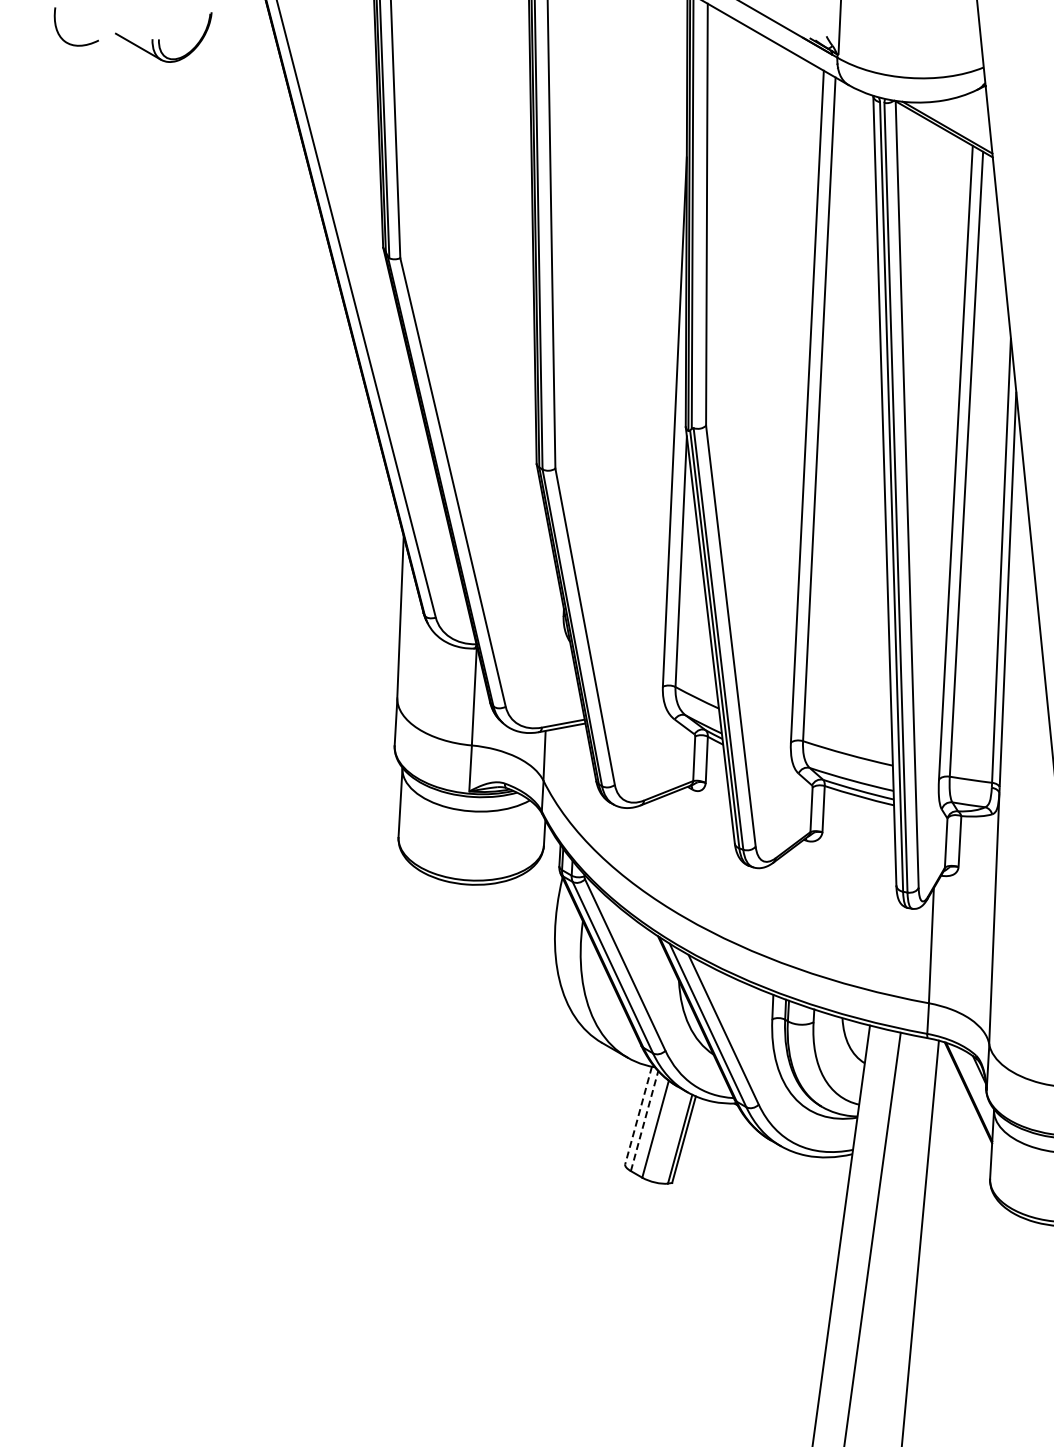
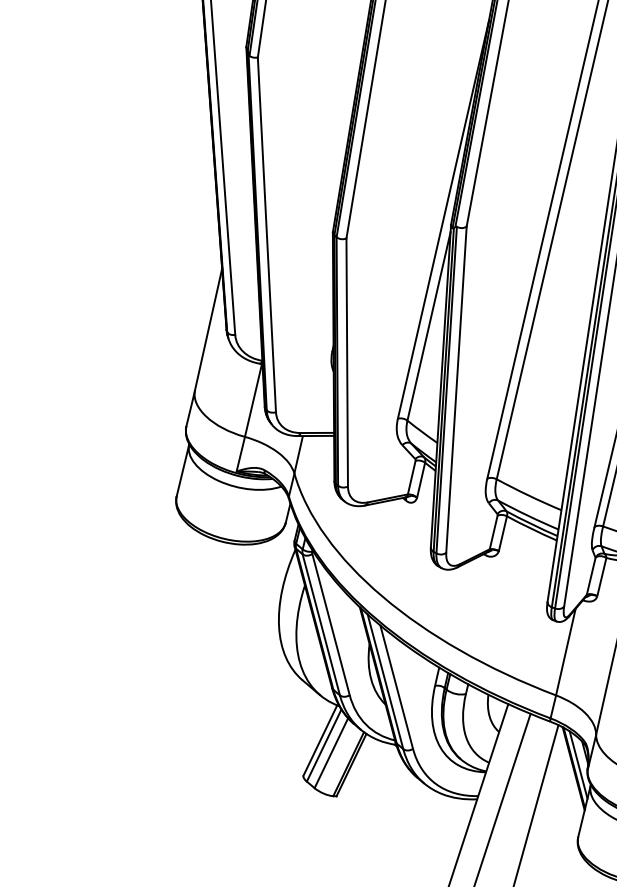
line: (973, 1086) -> (578, 764), added
line: (638, 1115) -> (320, 740), dashed -> solid
line: (644, 1121) -> (324, 745), dashed -> solid

